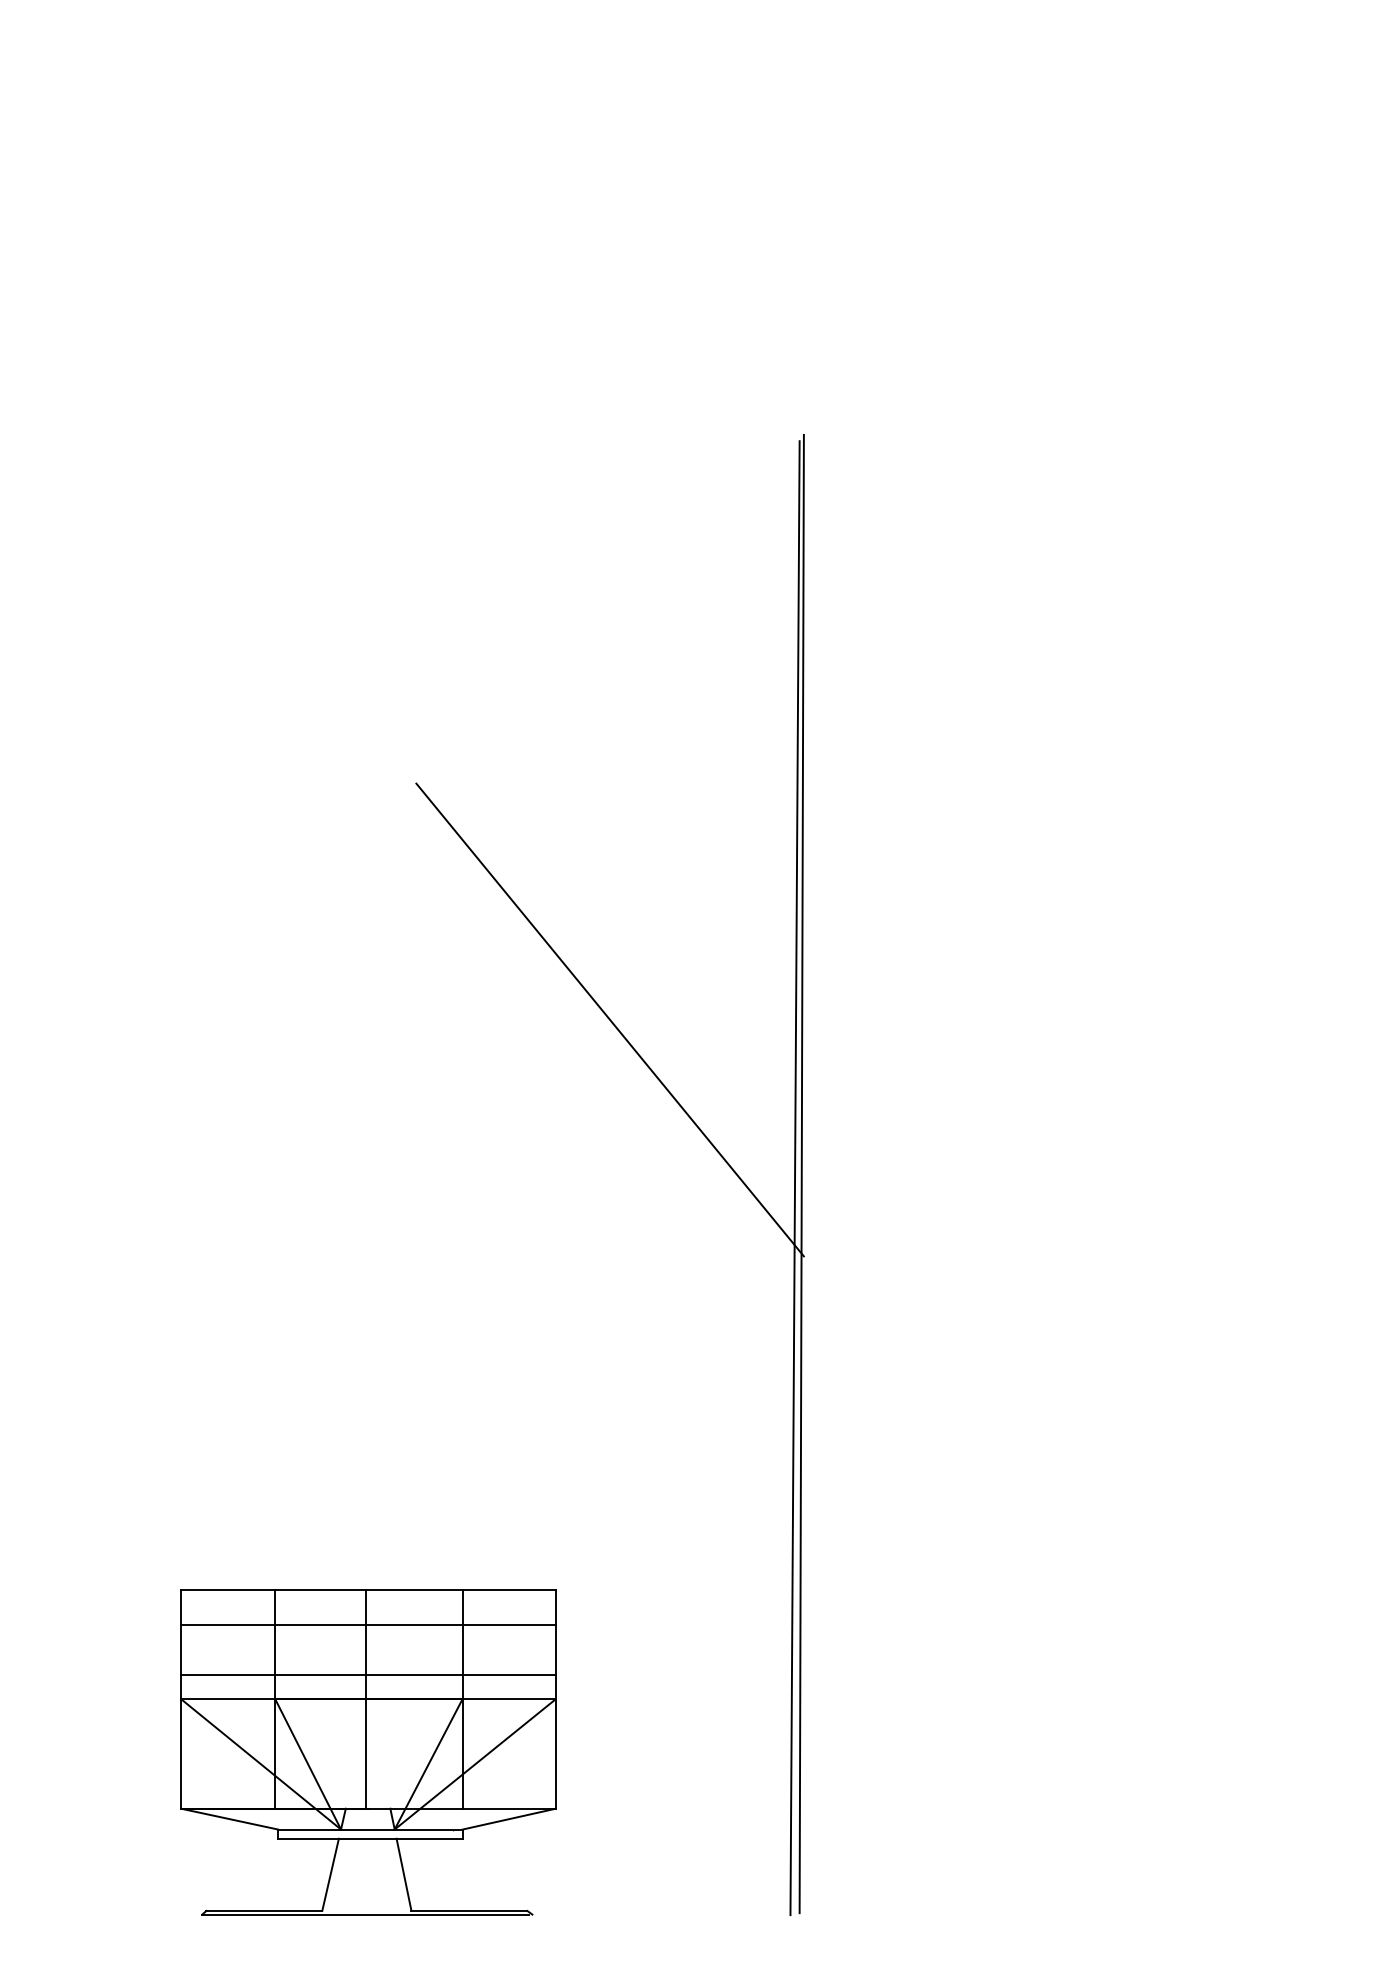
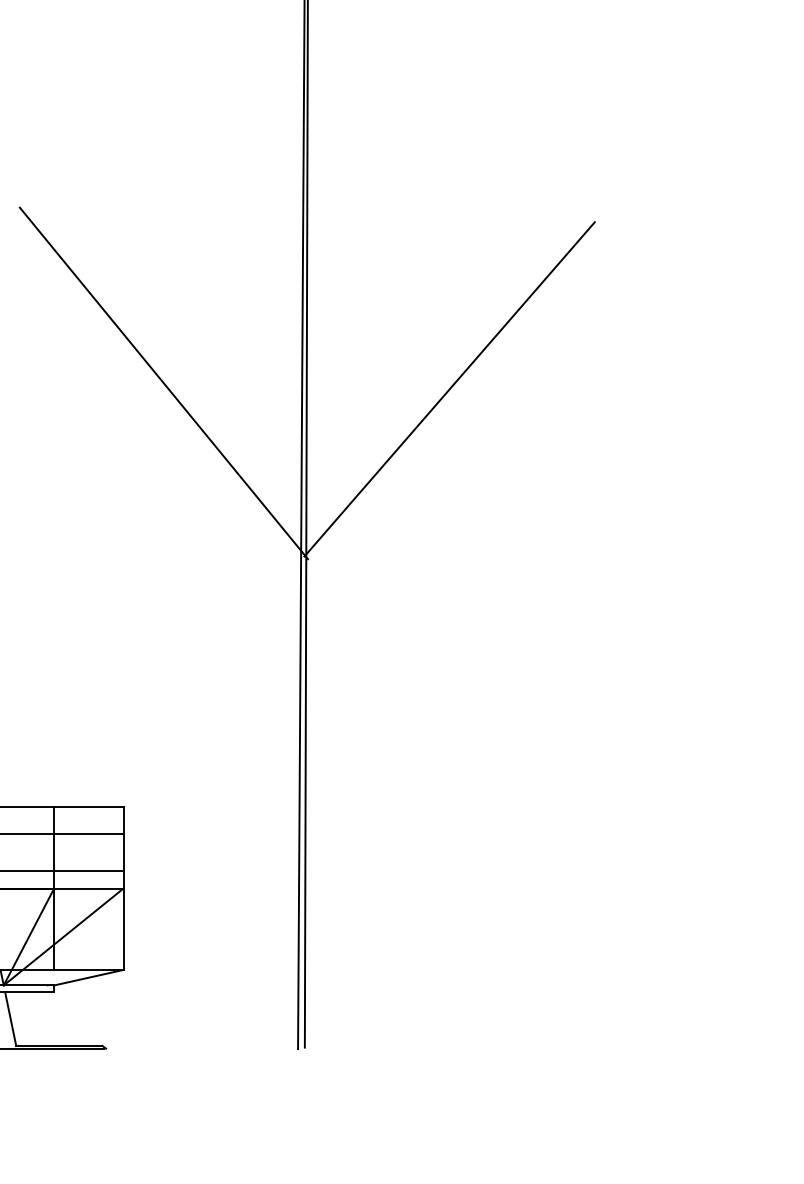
line: (994, 1027) -> (449, 389), added

